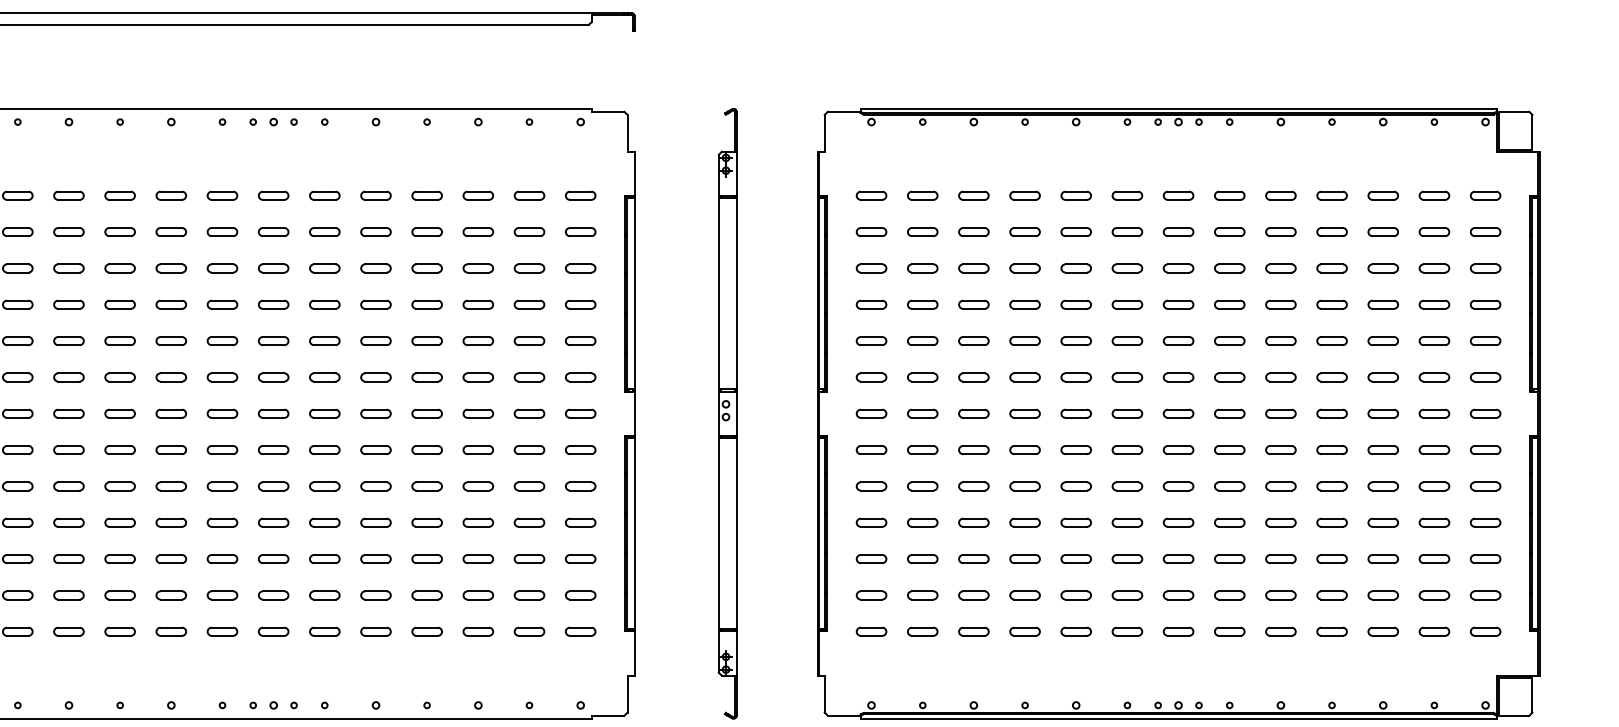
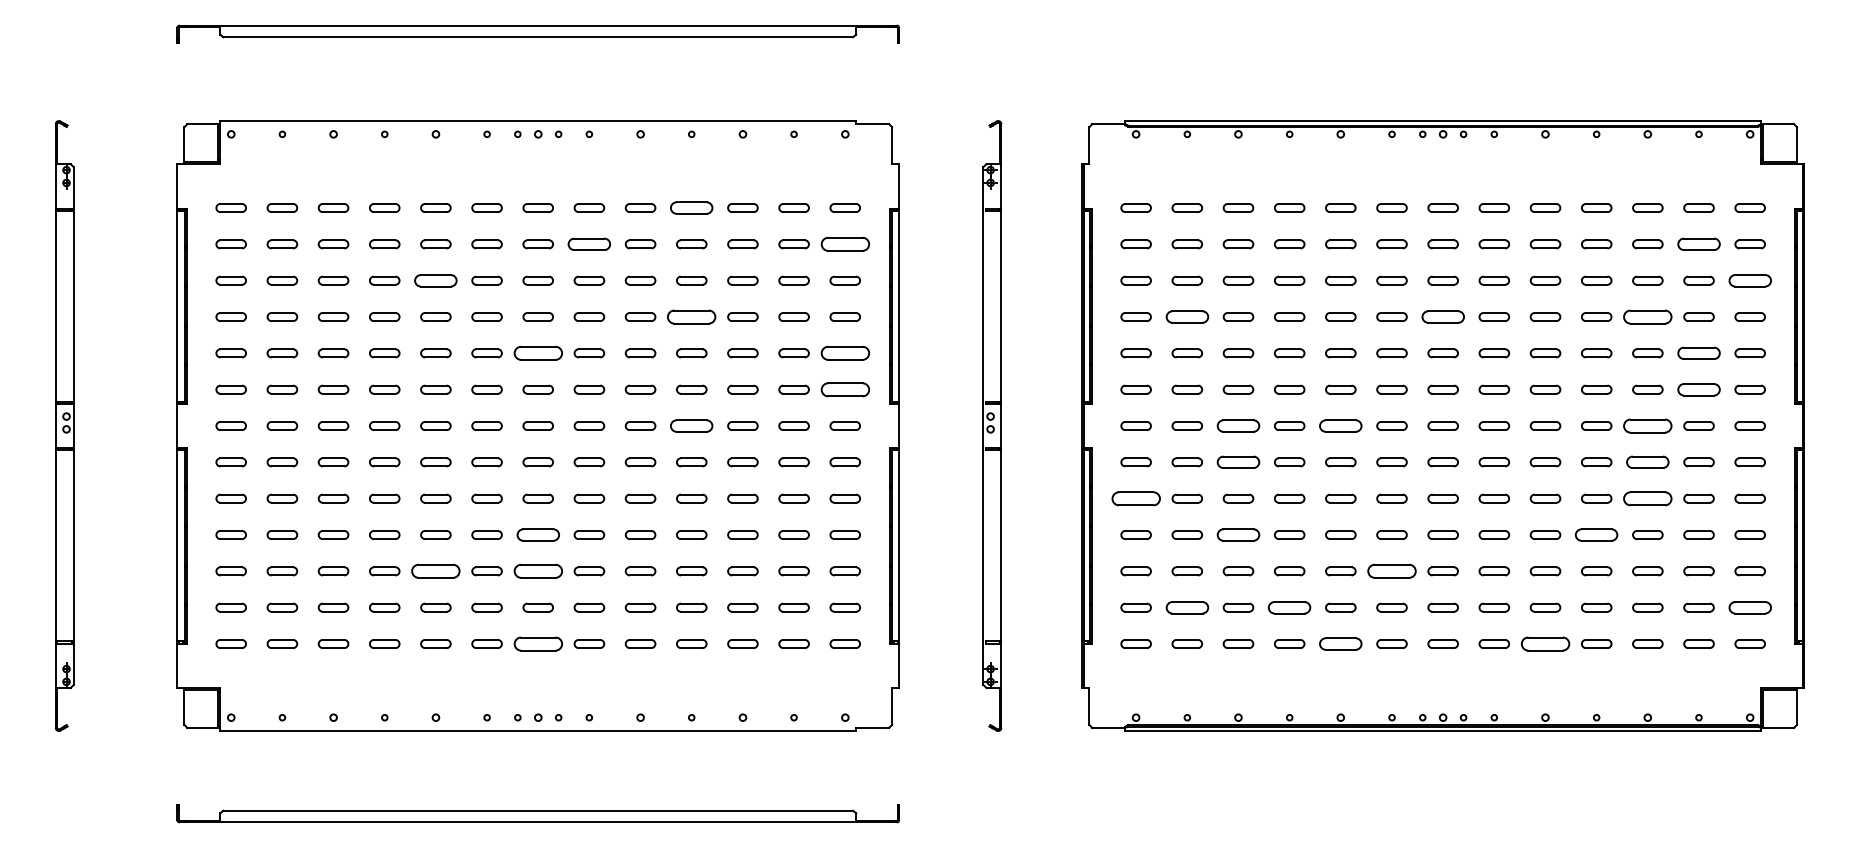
part: (426, 195) -> (691, 207), size x1.4
part: (324, 232) -> (589, 244), size x1.4
part: (579, 232) -> (844, 244), size x1.6
part: (1433, 232) -> (1698, 244), size x1.4
part: (170, 268) -> (435, 280), size x1.4
part: (1484, 268) -> (1749, 280), size x1.4
part: (426, 304) -> (691, 316), size x1.6
part: (921, 304) -> (1186, 316), size x1.4
part: (1177, 304) -> (1442, 316), size x1.4
part: (1382, 304) -> (1647, 316), size x1.6
part: (272, 341) -> (537, 353), size x1.6
part: (579, 341) -> (844, 353), size x1.6
part: (1433, 341) -> (1698, 353), size x1.4
part: (579, 377) -> (844, 389), size x1.6
part: (1433, 377) -> (1698, 389), size x1.4
part: (426, 413) -> (691, 425), size x1.4
part: (973, 413) -> (1238, 425), size x1.4
part: (1075, 413) -> (1340, 425), size x1.4
part: (1382, 413) -> (1647, 425), size x1.6
part: (973, 450) -> (1238, 462), size x1.4
part: (1382, 450) -> (1647, 462), size x1.4
part: (870, 486) -> (1135, 498), size x1.6
part: (1382, 486) -> (1647, 498), size x1.6
part: (272, 522) -> (537, 534), size x1.4
part: (973, 522) -> (1238, 534), size x1.4
part: (1331, 522) -> (1596, 534), size x1.4
part: (170, 559) -> (435, 571), size x1.6
part: (272, 559) -> (537, 571), size x1.6
part: (1126, 559) -> (1391, 571), size x1.6
part: (921, 595) -> (1186, 607), size x1.4
part: (1024, 595) -> (1289, 607), size x1.4
part: (1484, 595) -> (1749, 607), size x1.4
part: (272, 631) -> (537, 643), size x1.6
part: (1075, 631) -> (1340, 643), size x1.4
part: (1280, 631) -> (1545, 643), size x1.6

